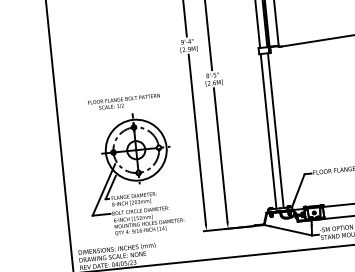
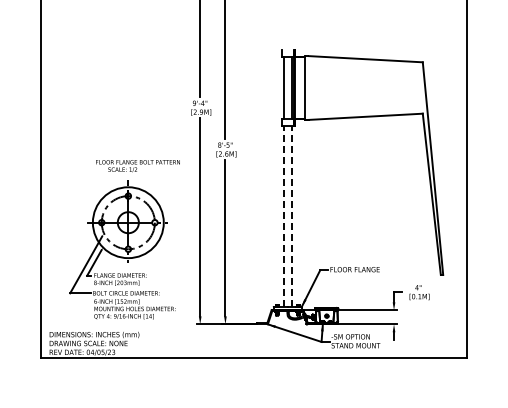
text: (123, 102) -> (137, 166), moved
line: (276, 129) -> (292, 215), solid -> dashed
line: (268, 130) -> (283, 215), solid -> dashed

